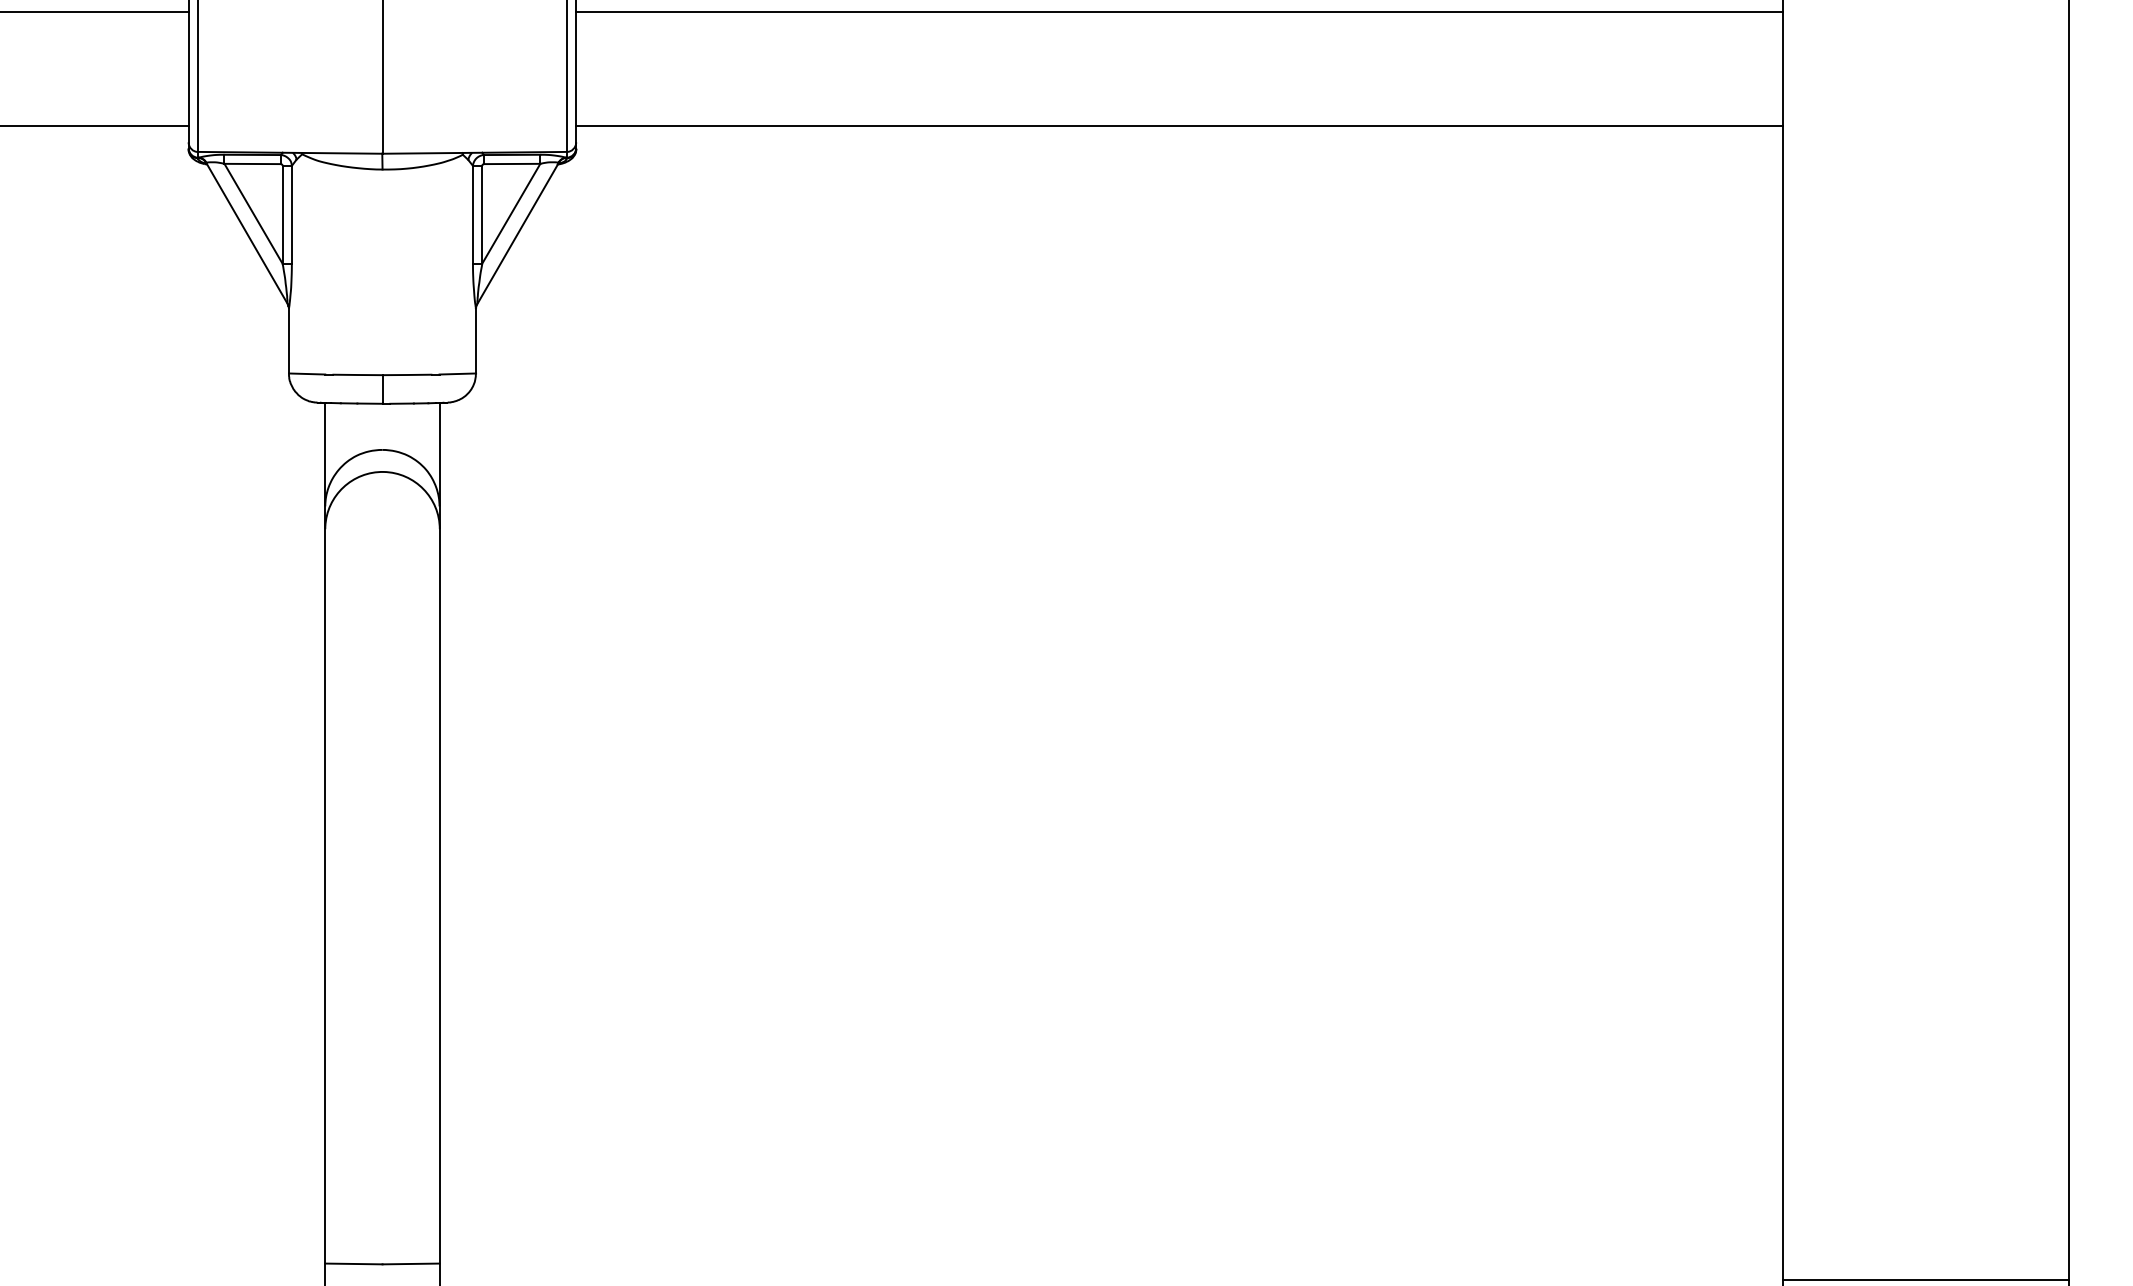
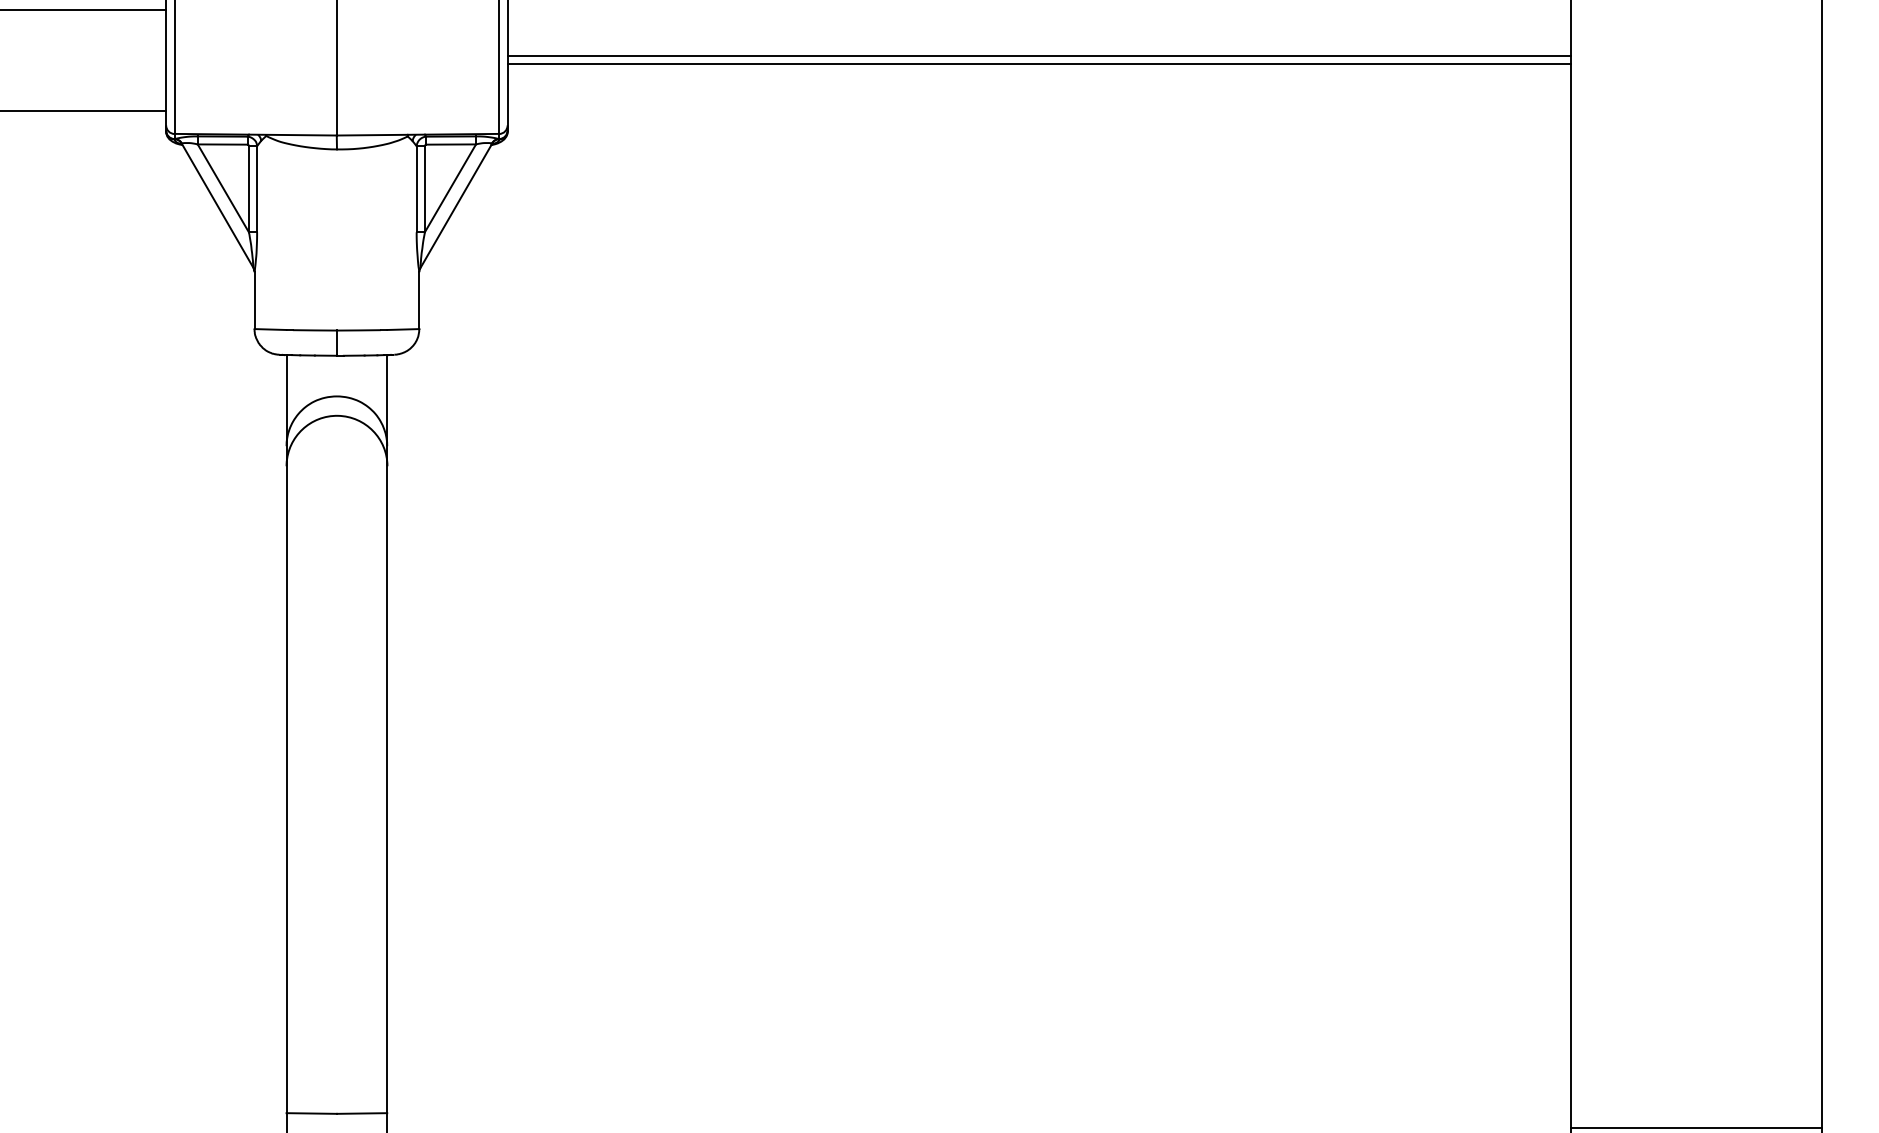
line: (1179, 11) -> (1039, 63), moved
line: (1179, 126) -> (1039, 56), moved

